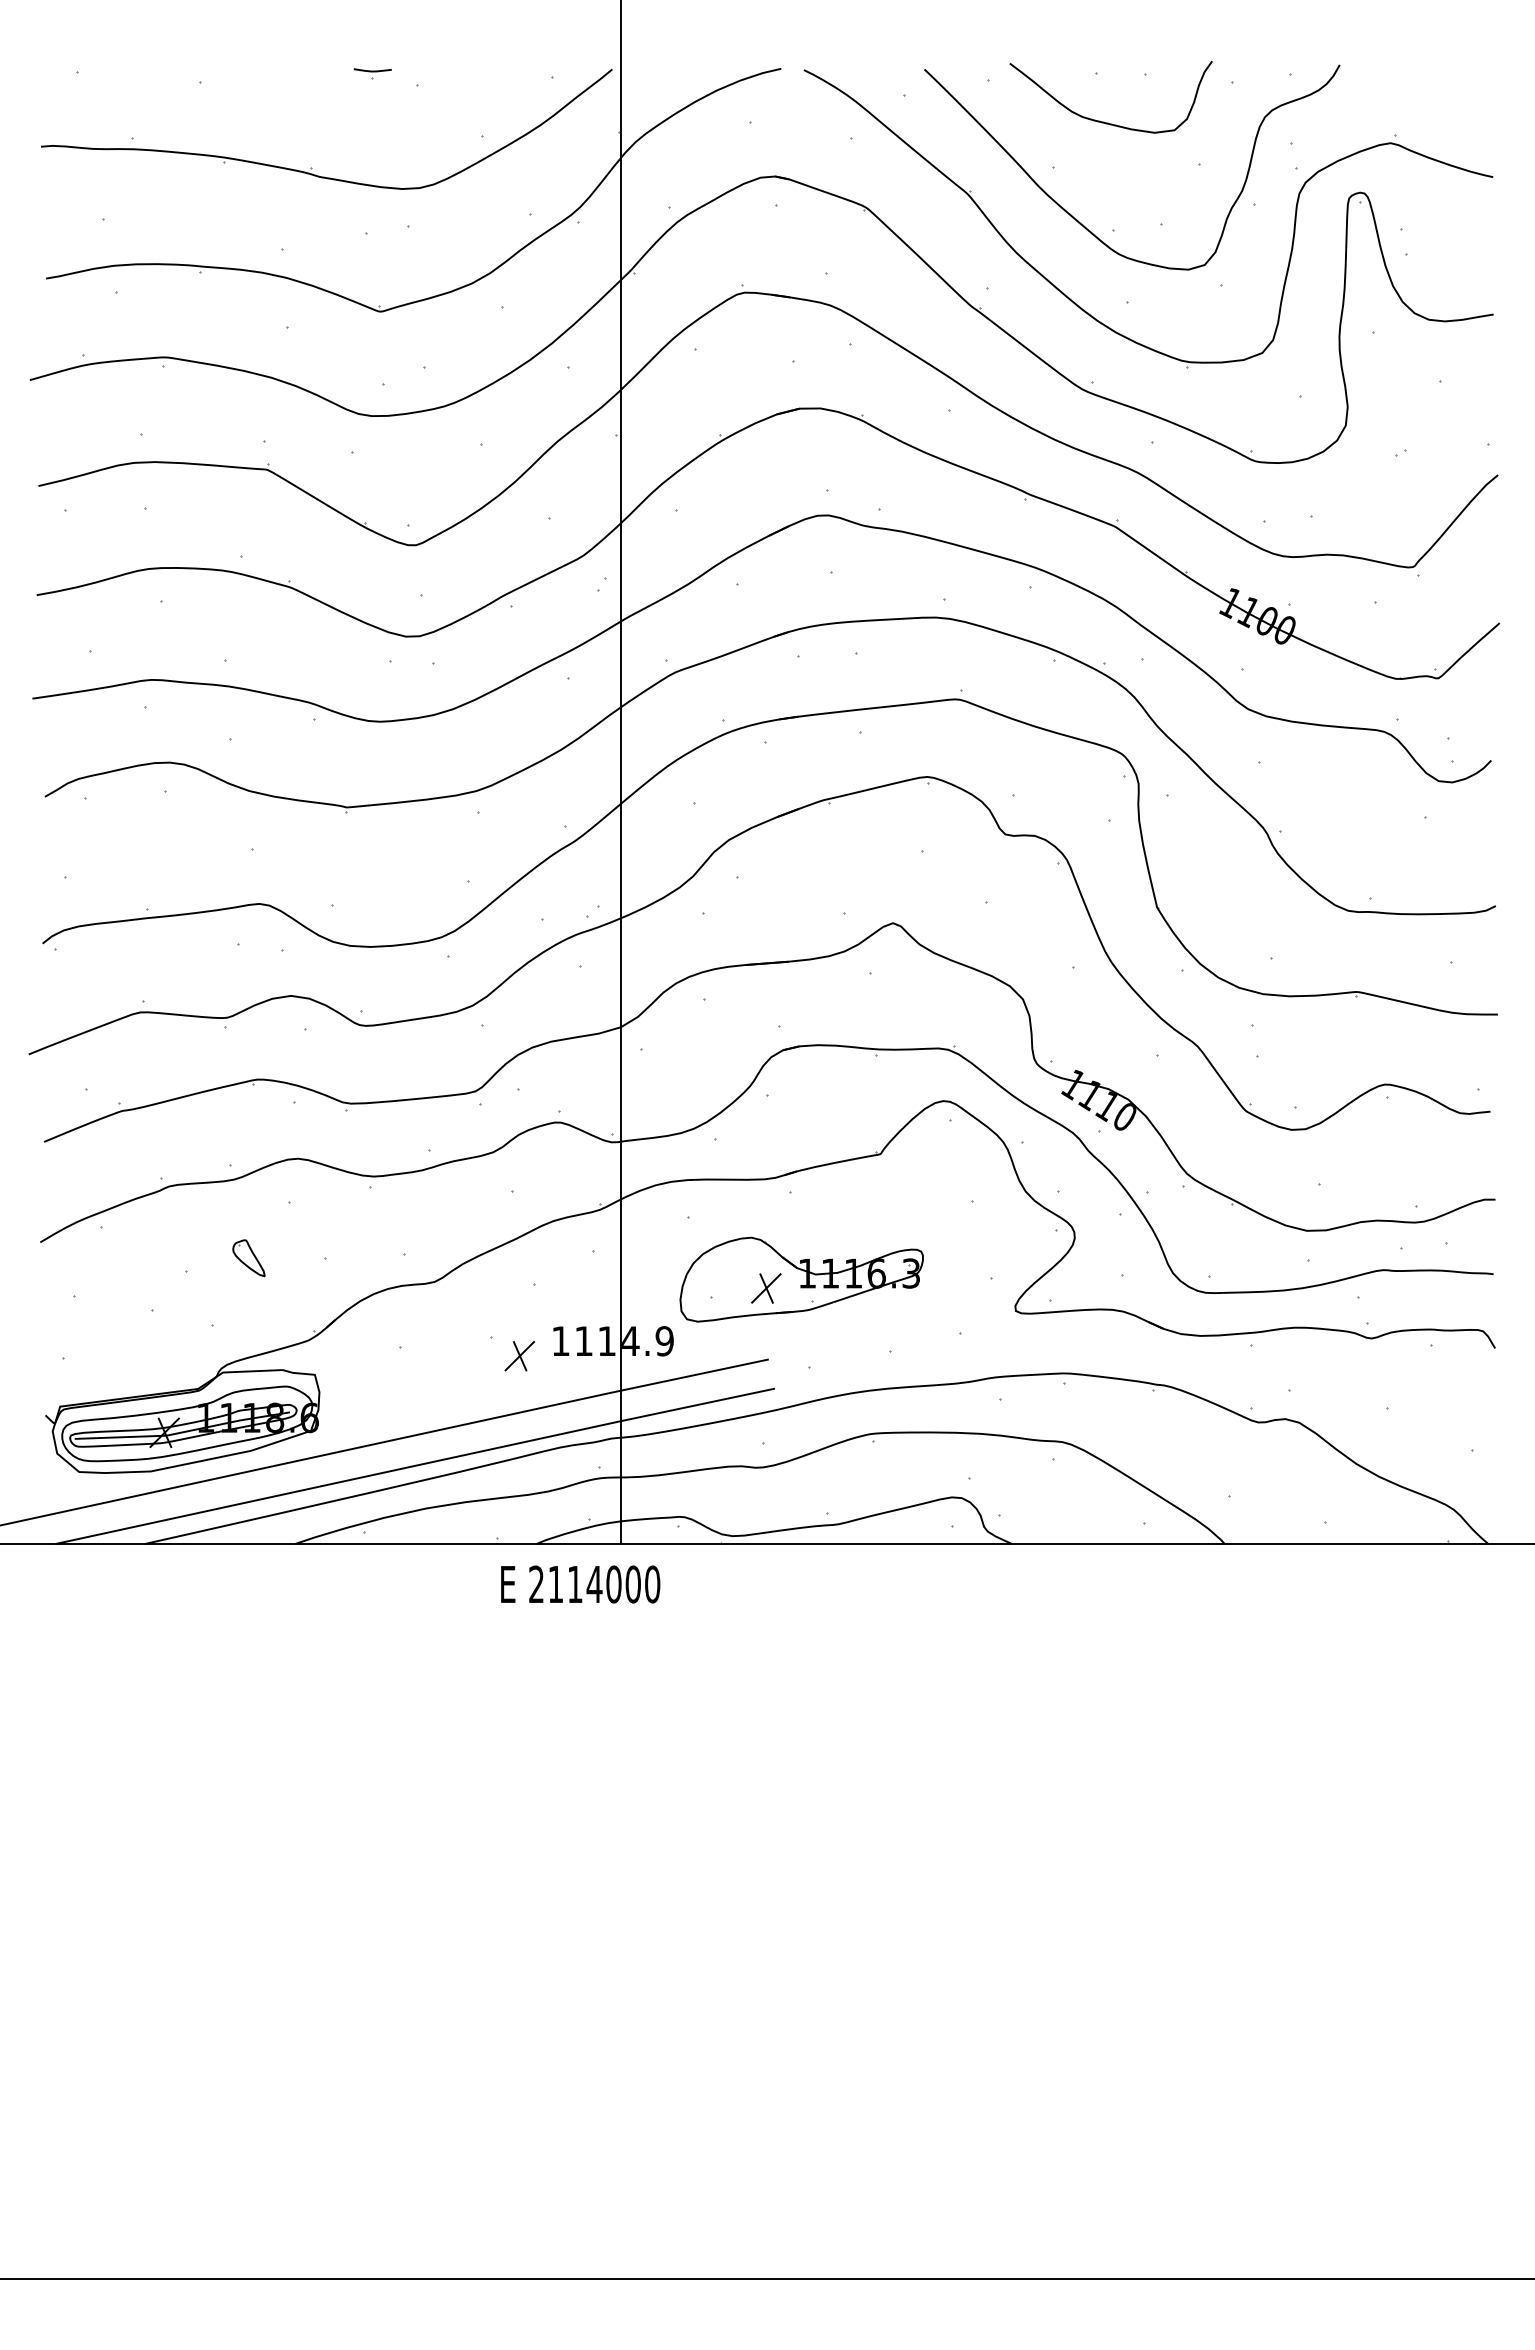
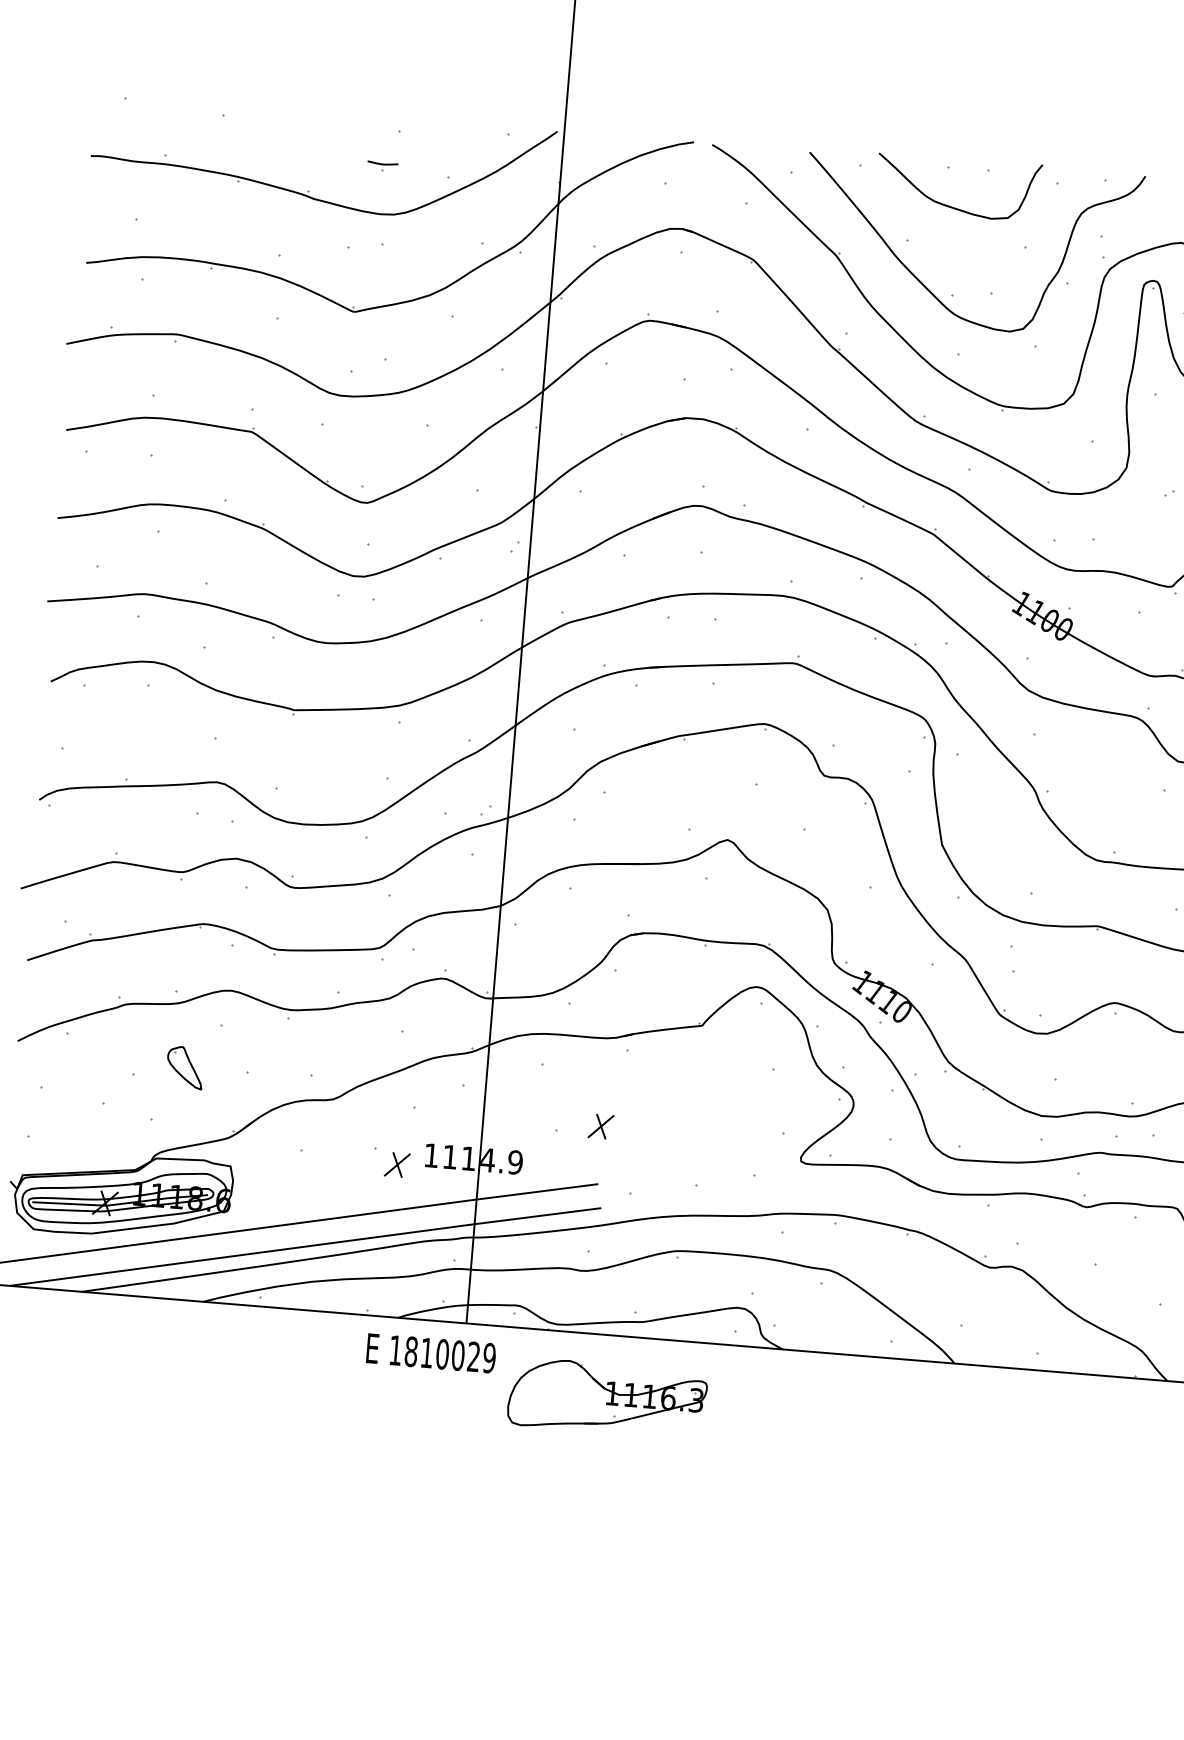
part: (372, 73) -> (382, 166), moved
part: (248, 1258) -> (184, 1068), size x1.4
part: (801, 1279) -> (607, 1398), moved
text: (594, 1584) -> (442, 1354), 2114000 -> 1810029

